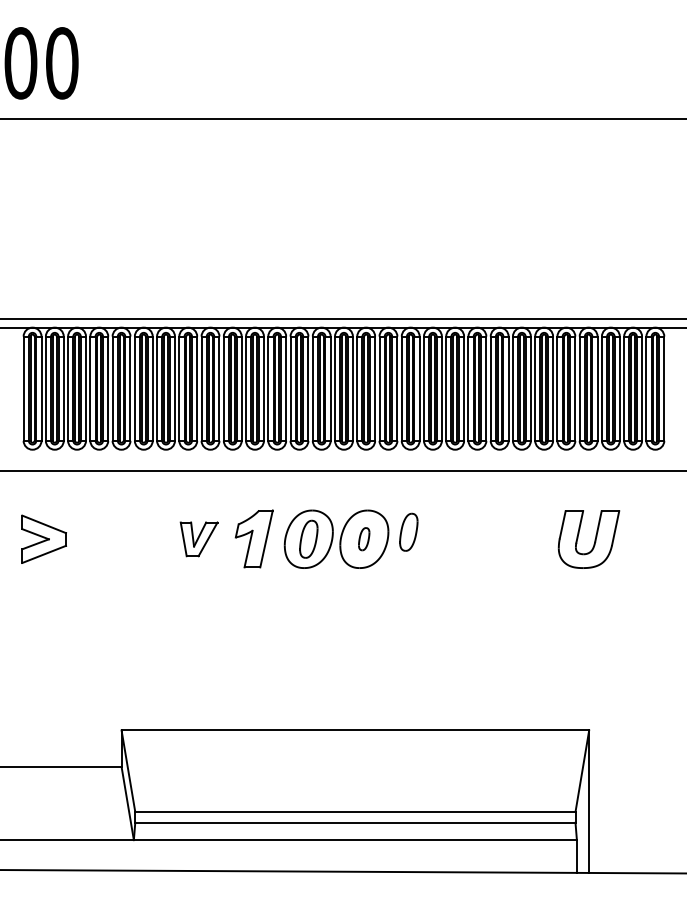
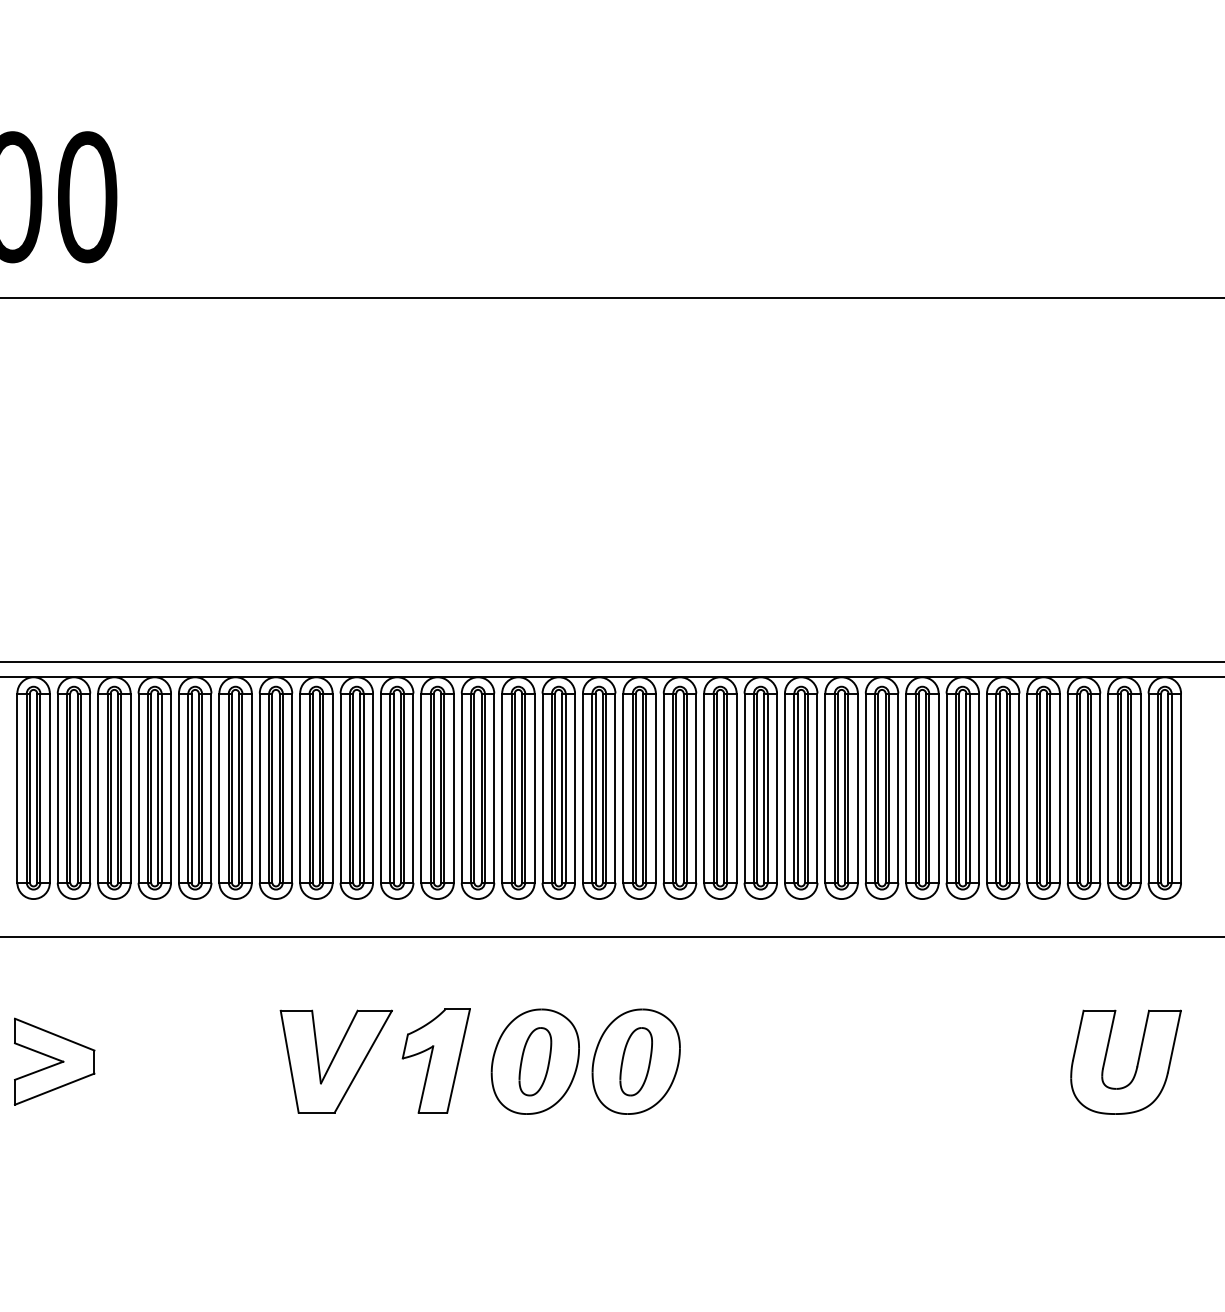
part: (408, 531) -> (716, 1047), removed
part: (363, 538) -> (634, 1060), size x1.67
part: (198, 539) -> (334, 1062), size x1.67
part: (588, 539) -> (1125, 1062), moved

